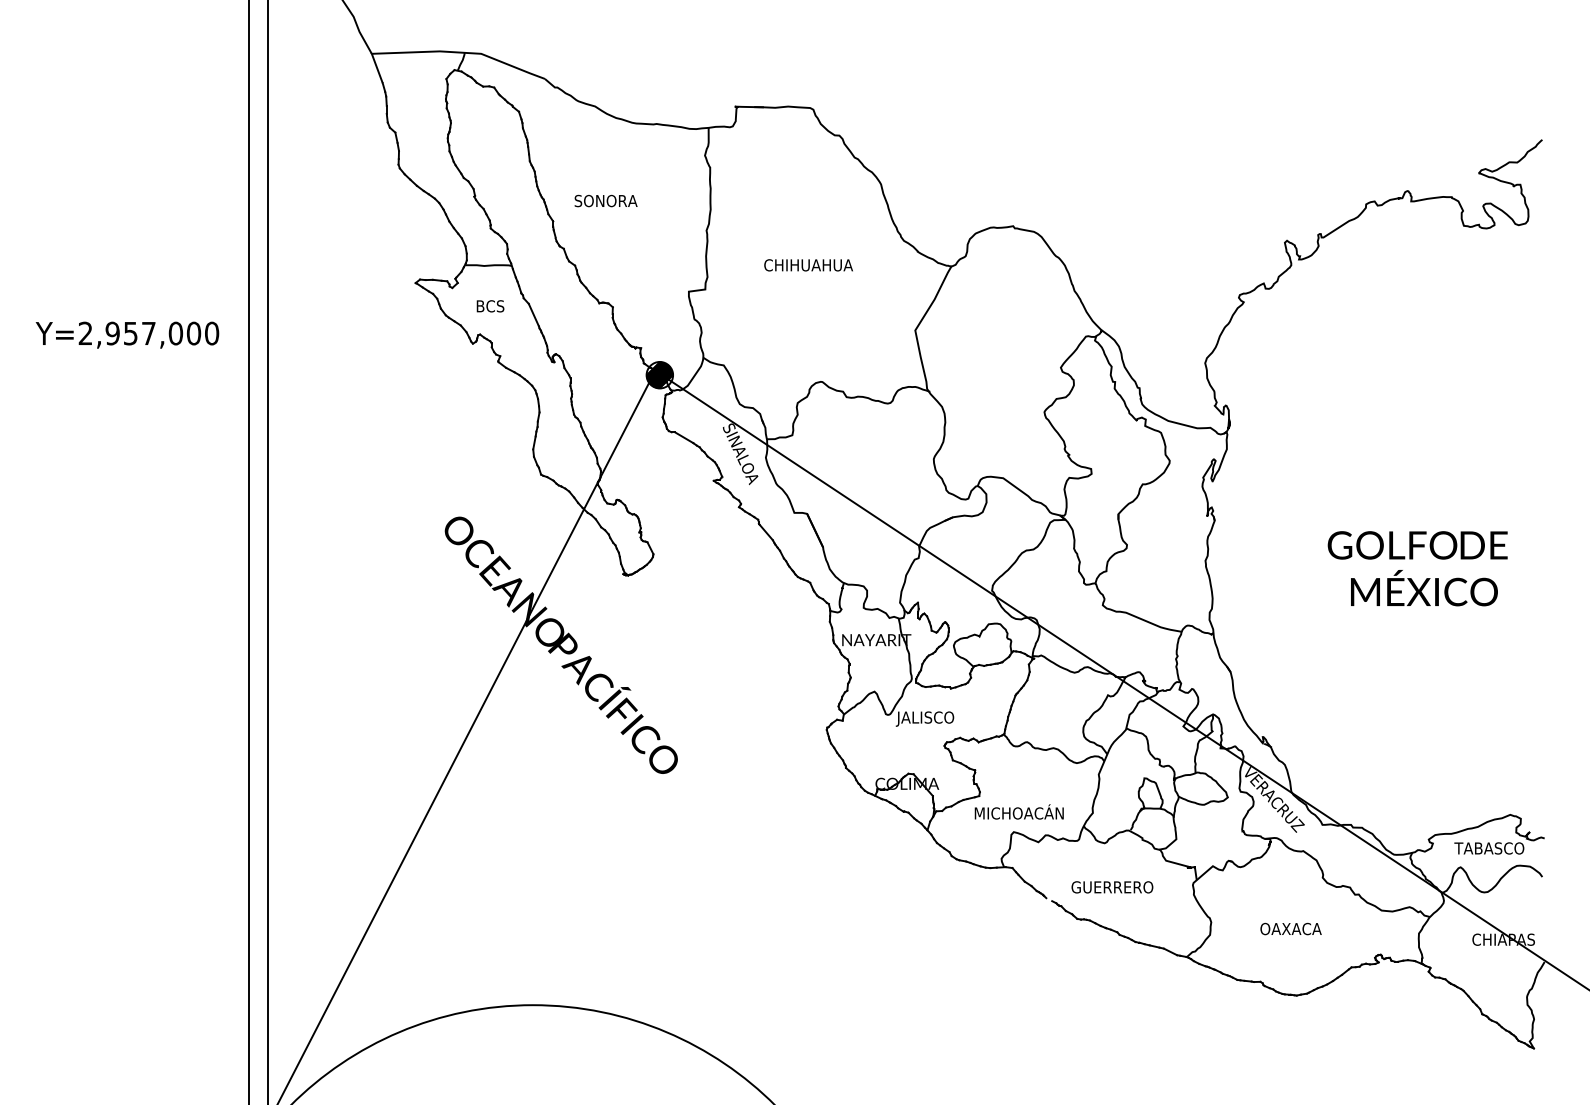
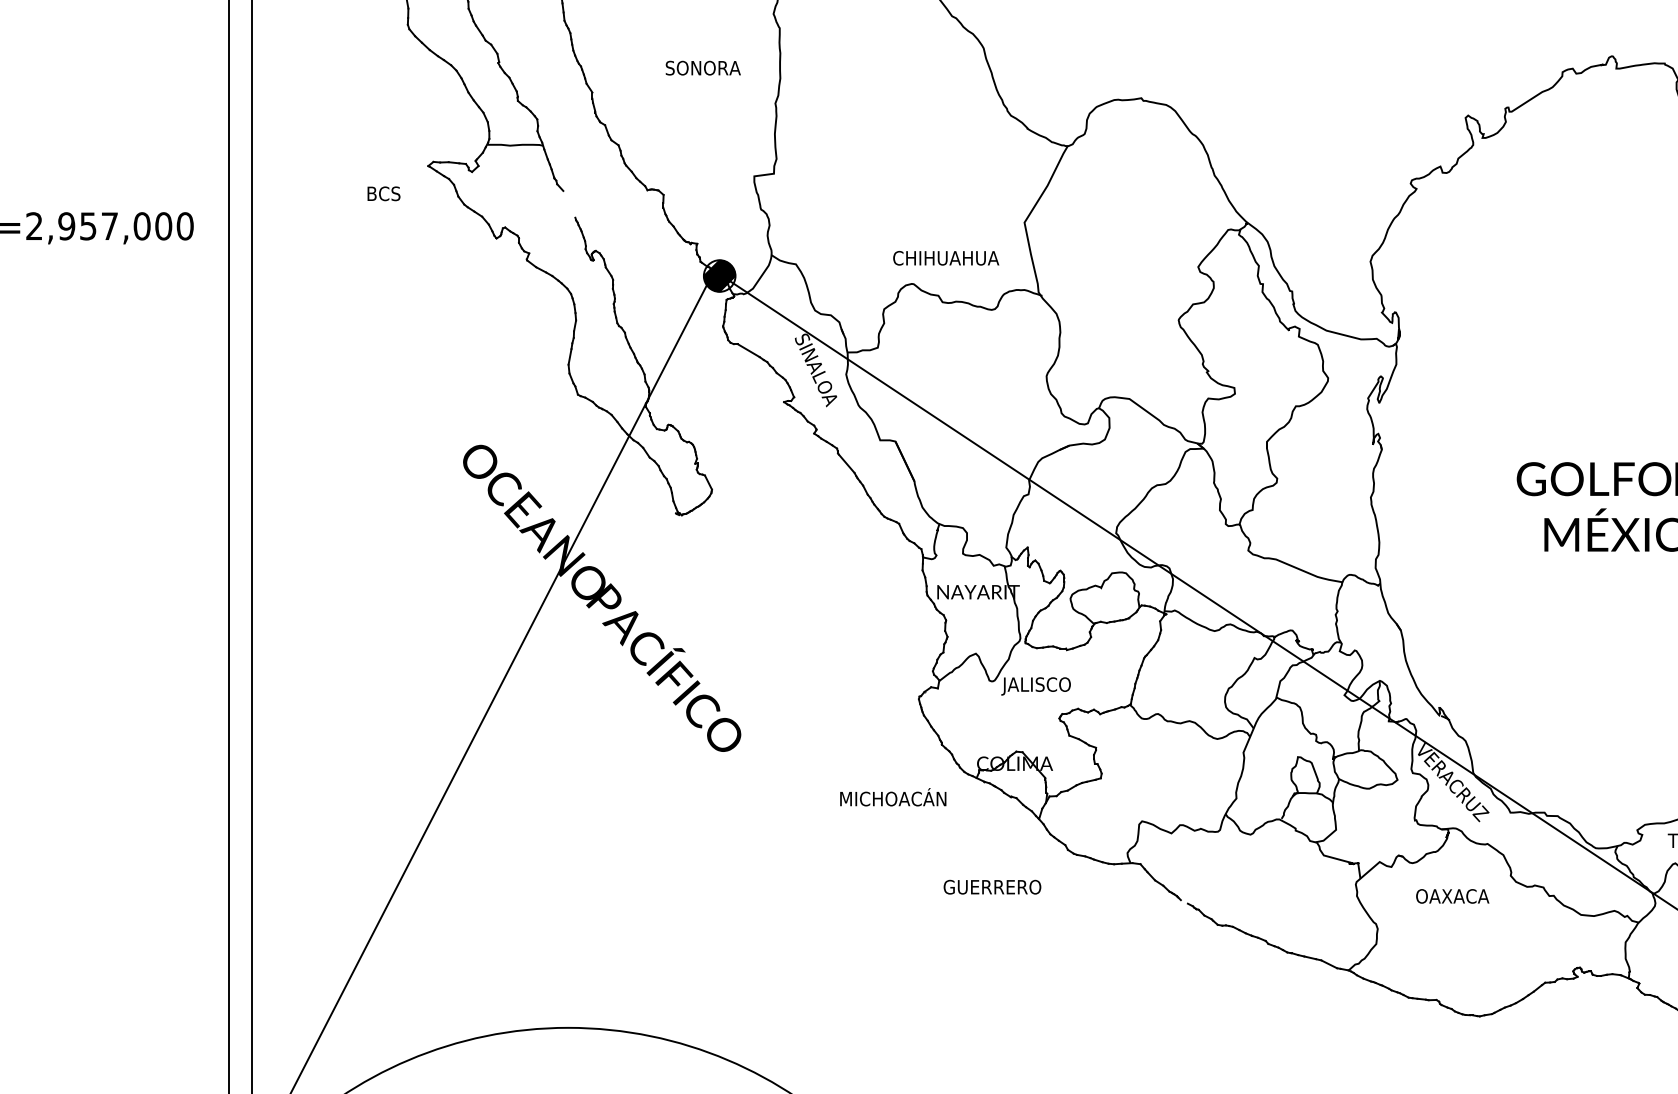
text: (605, 200) -> (702, 67), moved
text: (808, 265) -> (946, 258), moved
text: (490, 306) -> (383, 194), moved
line: (533, 314) -> (568, 203), removed
text: (1018, 811) -> (892, 796), moved
text: (1112, 887) -> (992, 887), moved
text: (1290, 928) -> (1452, 895), moved

